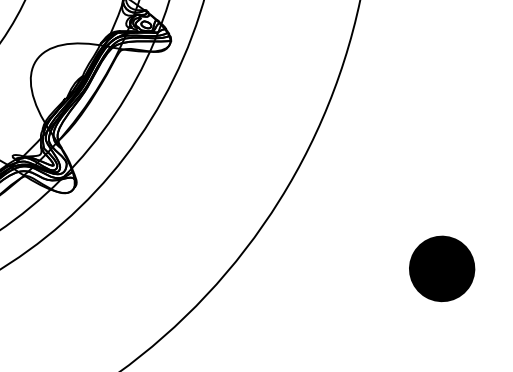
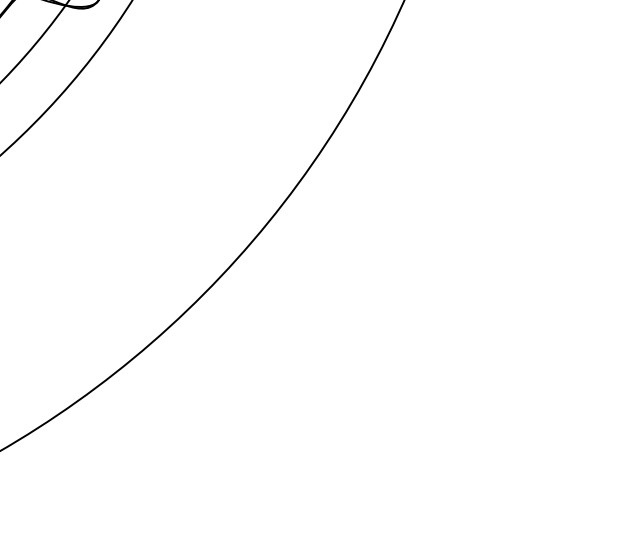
part: (442, 268) -> (452, 433), removed

